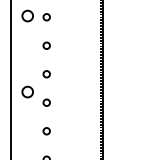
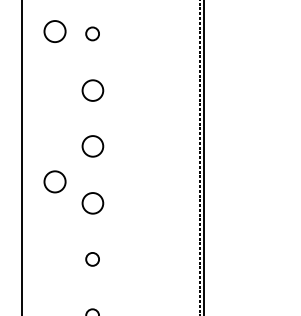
circle: (46, 45) -> (92, 89), size x1.6
circle: (46, 74) -> (92, 147), size x1.6
circle: (46, 102) -> (92, 202), size x1.6

